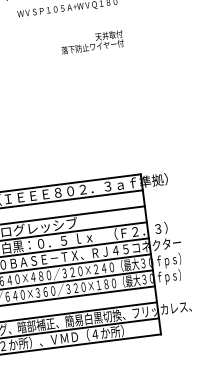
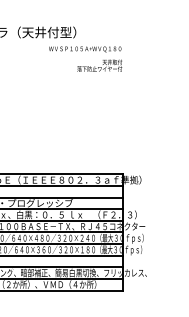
text: (91, 42) -> (99, 65), moved

